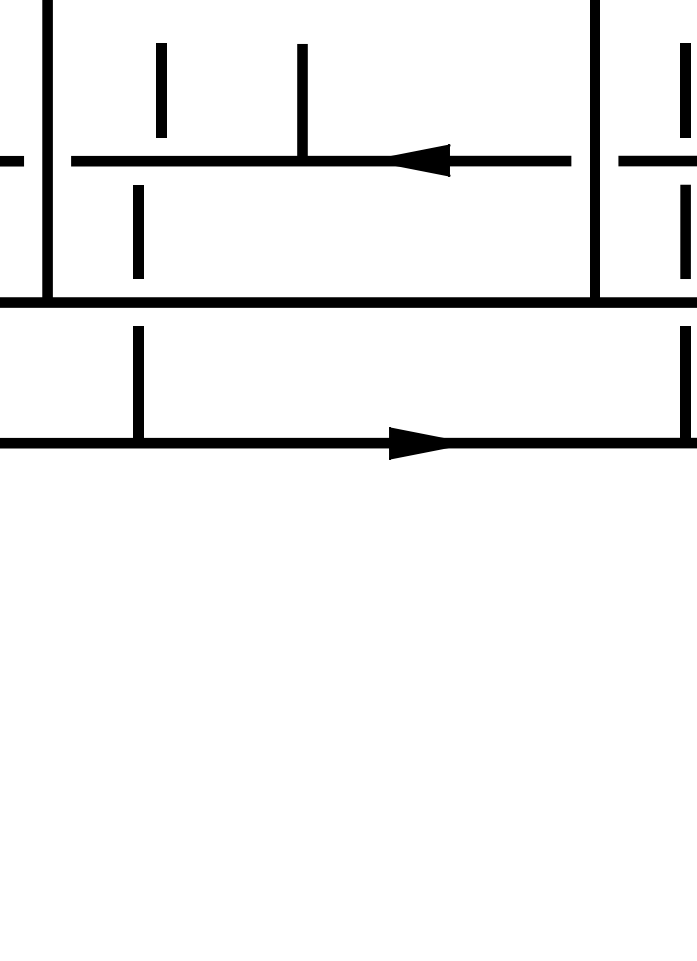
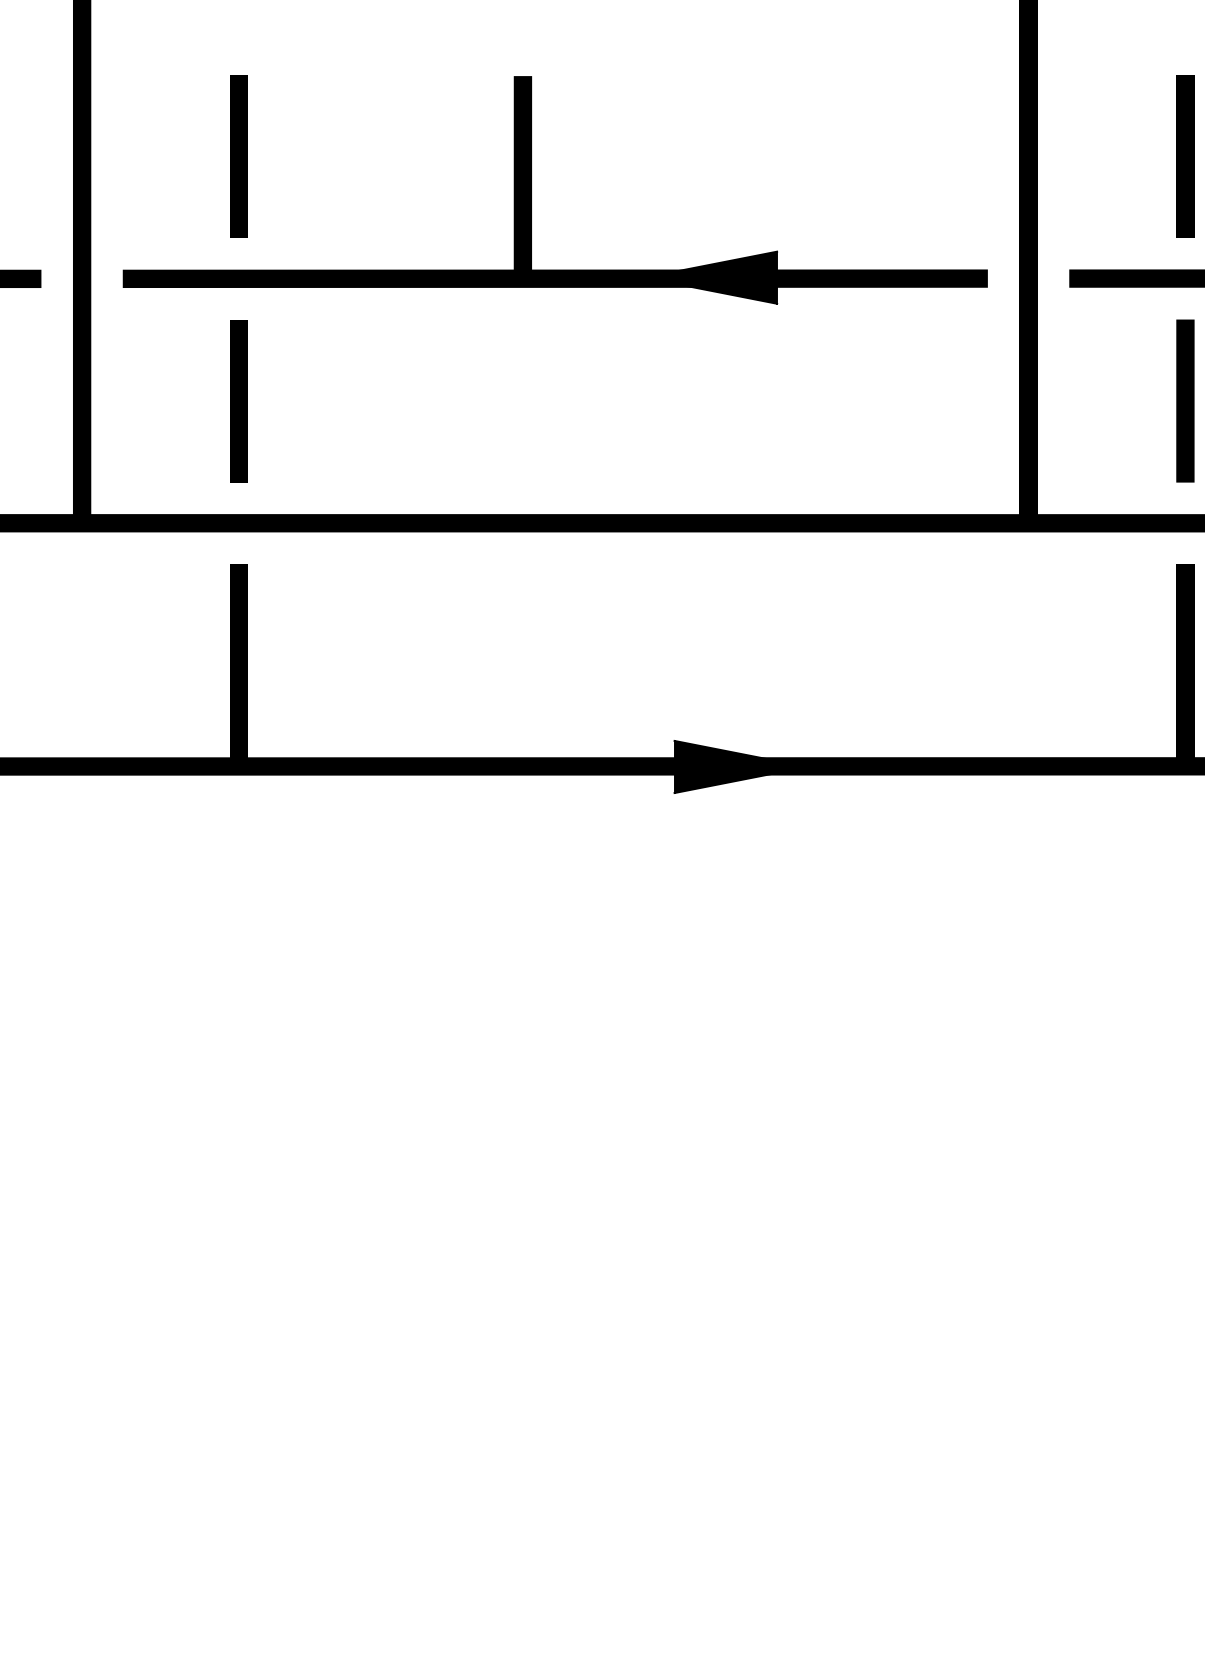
line: (161, 90) -> (239, 156), moved

